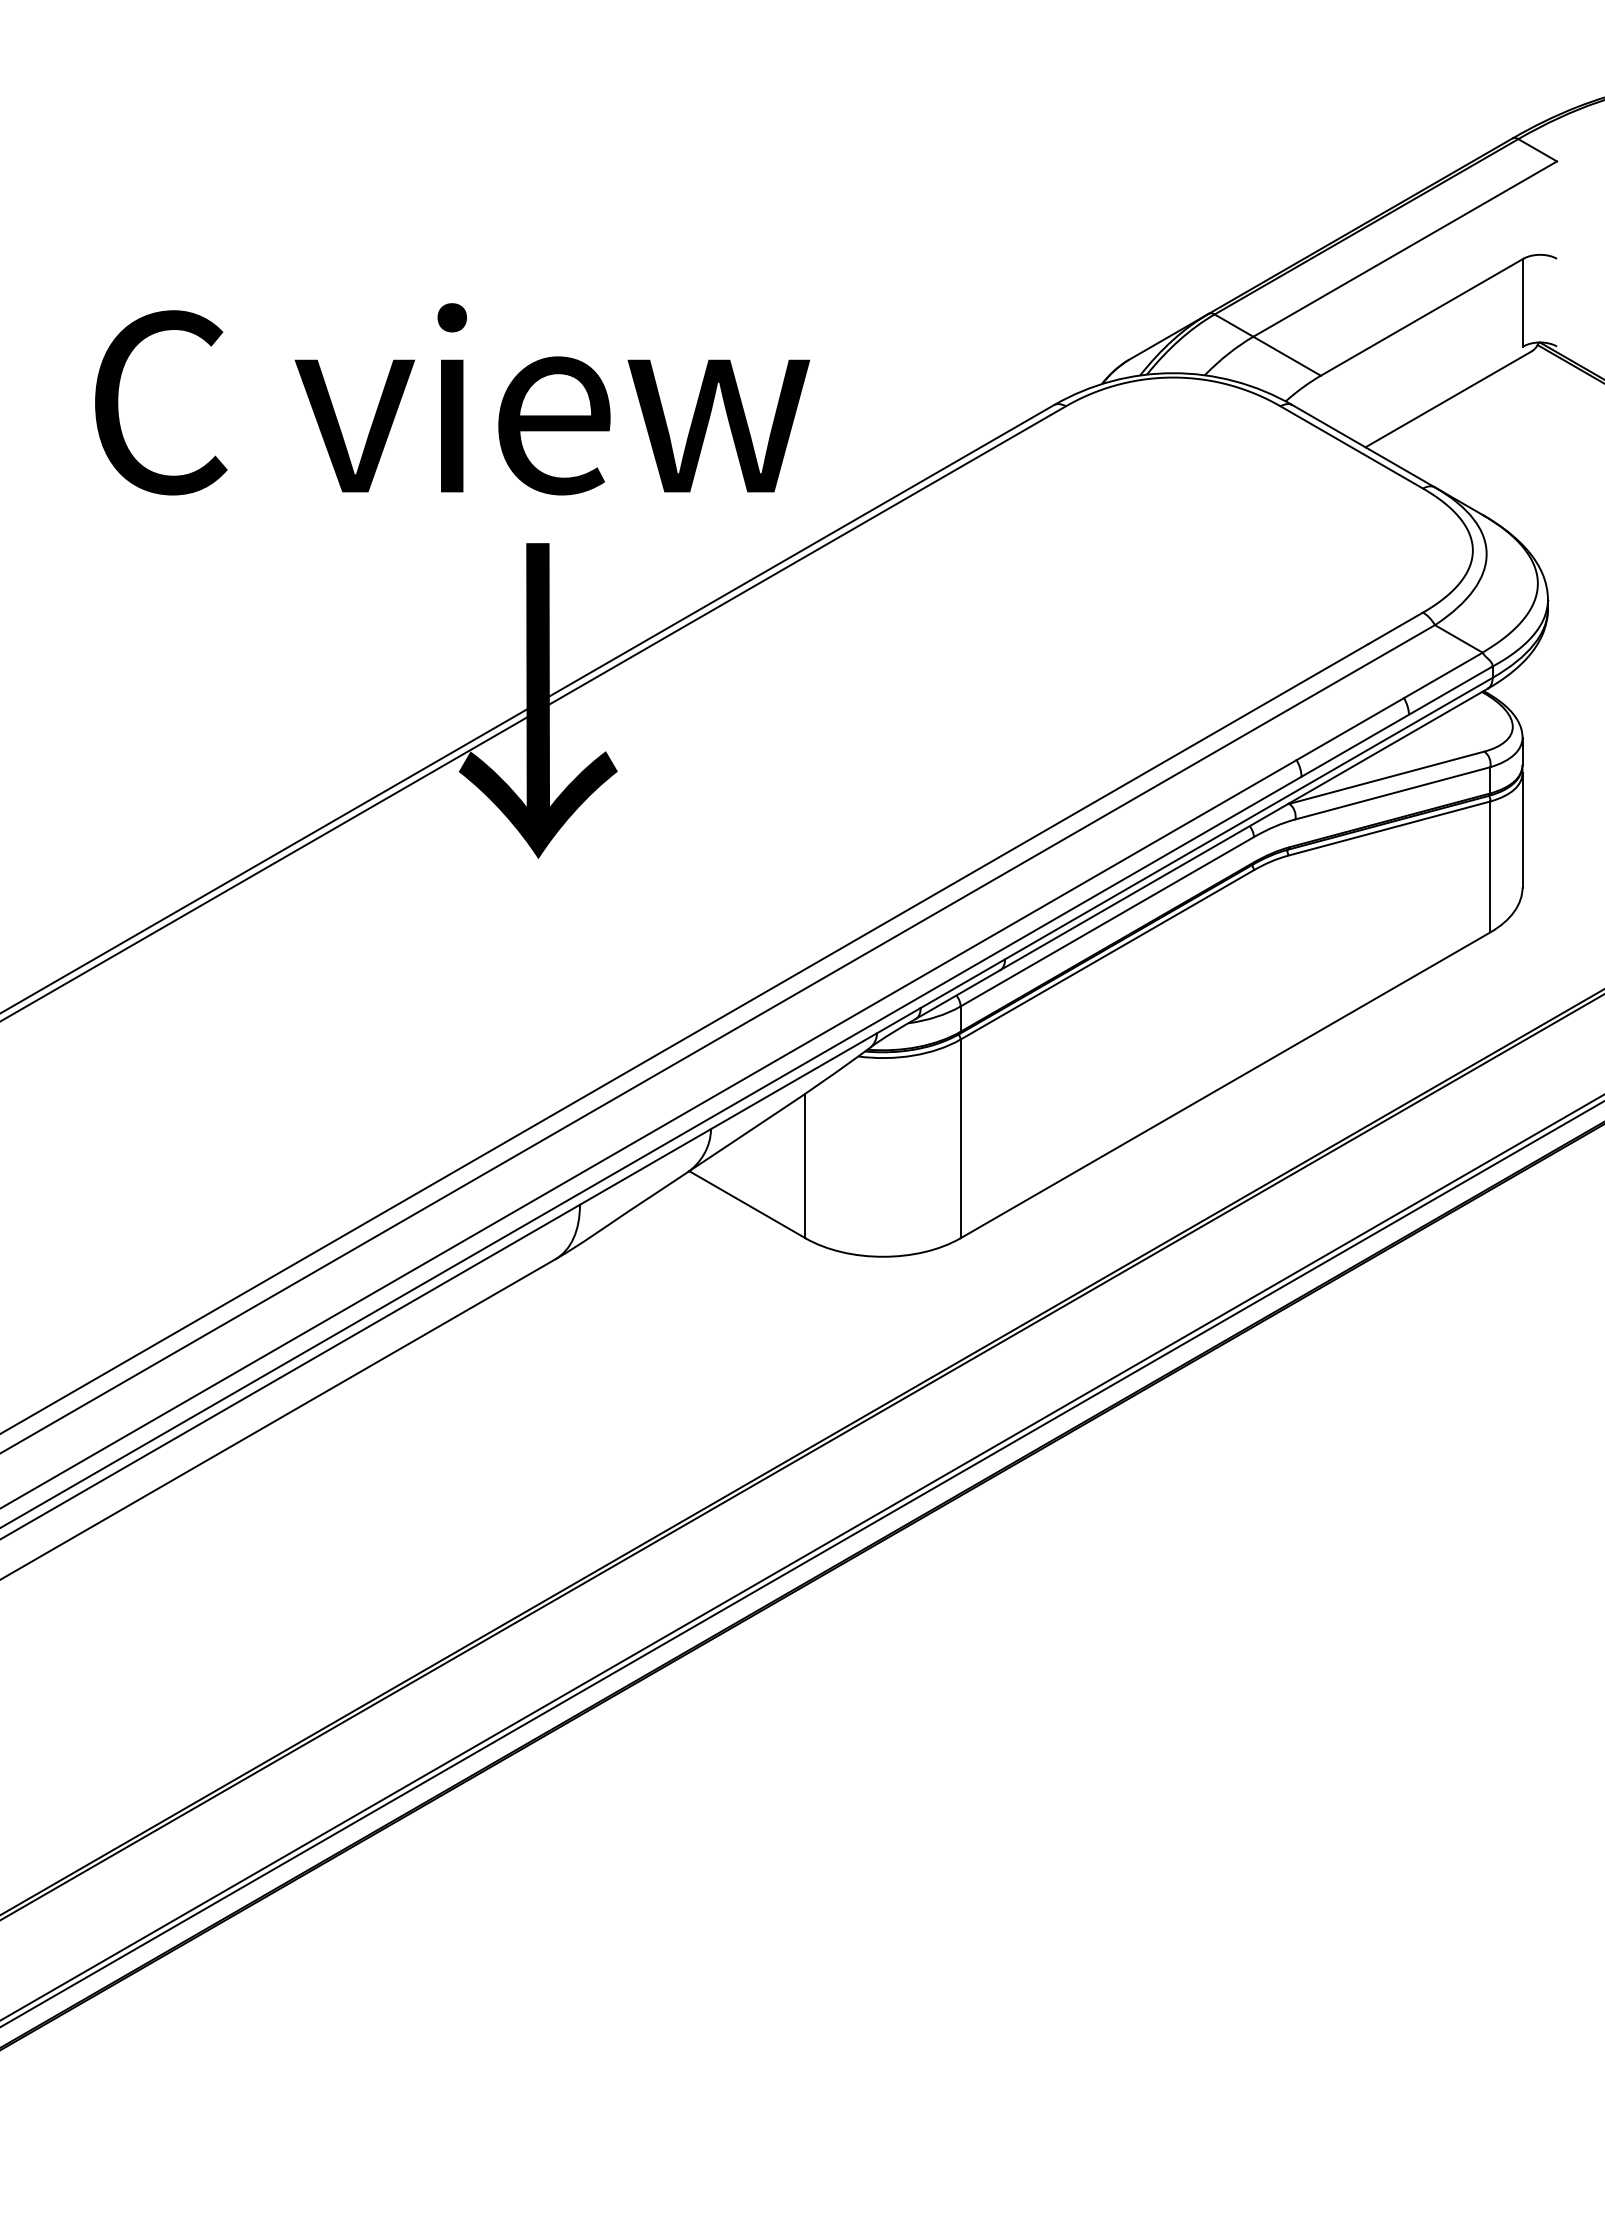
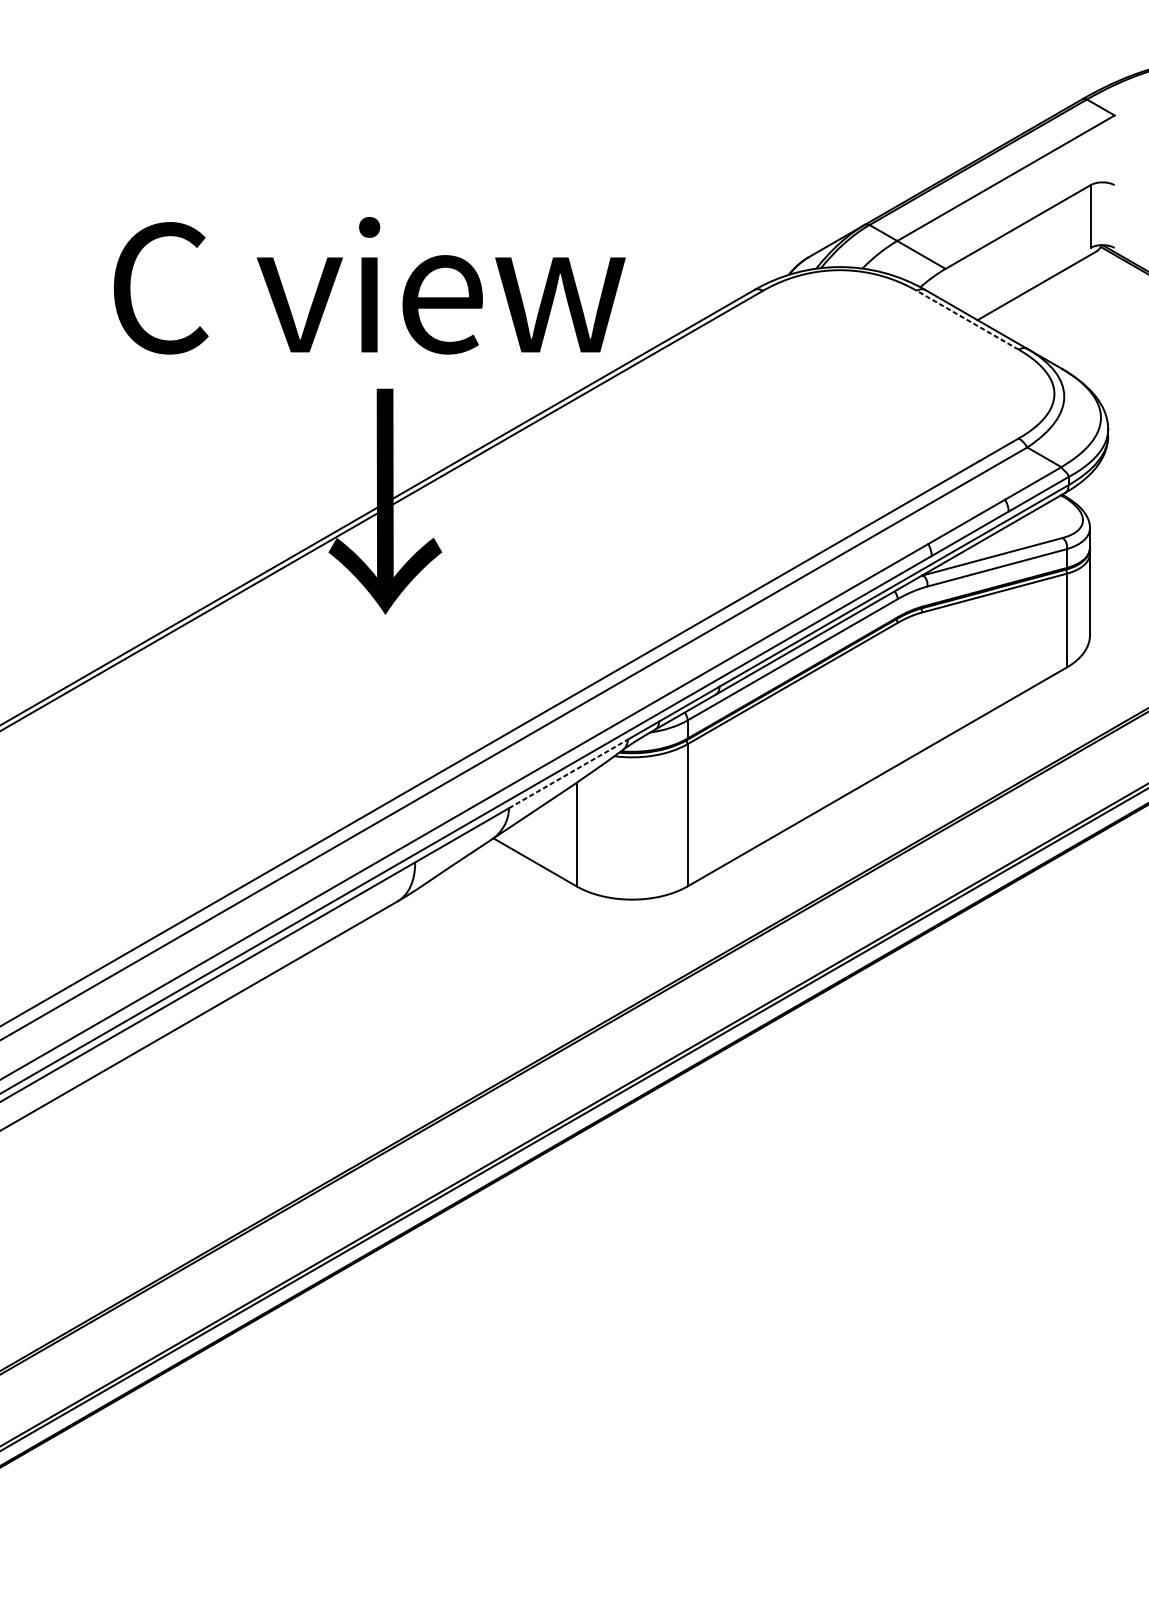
text: (452, 399) -> (369, 285), moved
line: (1351, 447) -> (967, 320), solid -> dashed
line: (794, 1081) -> (568, 774), solid -> dashed

